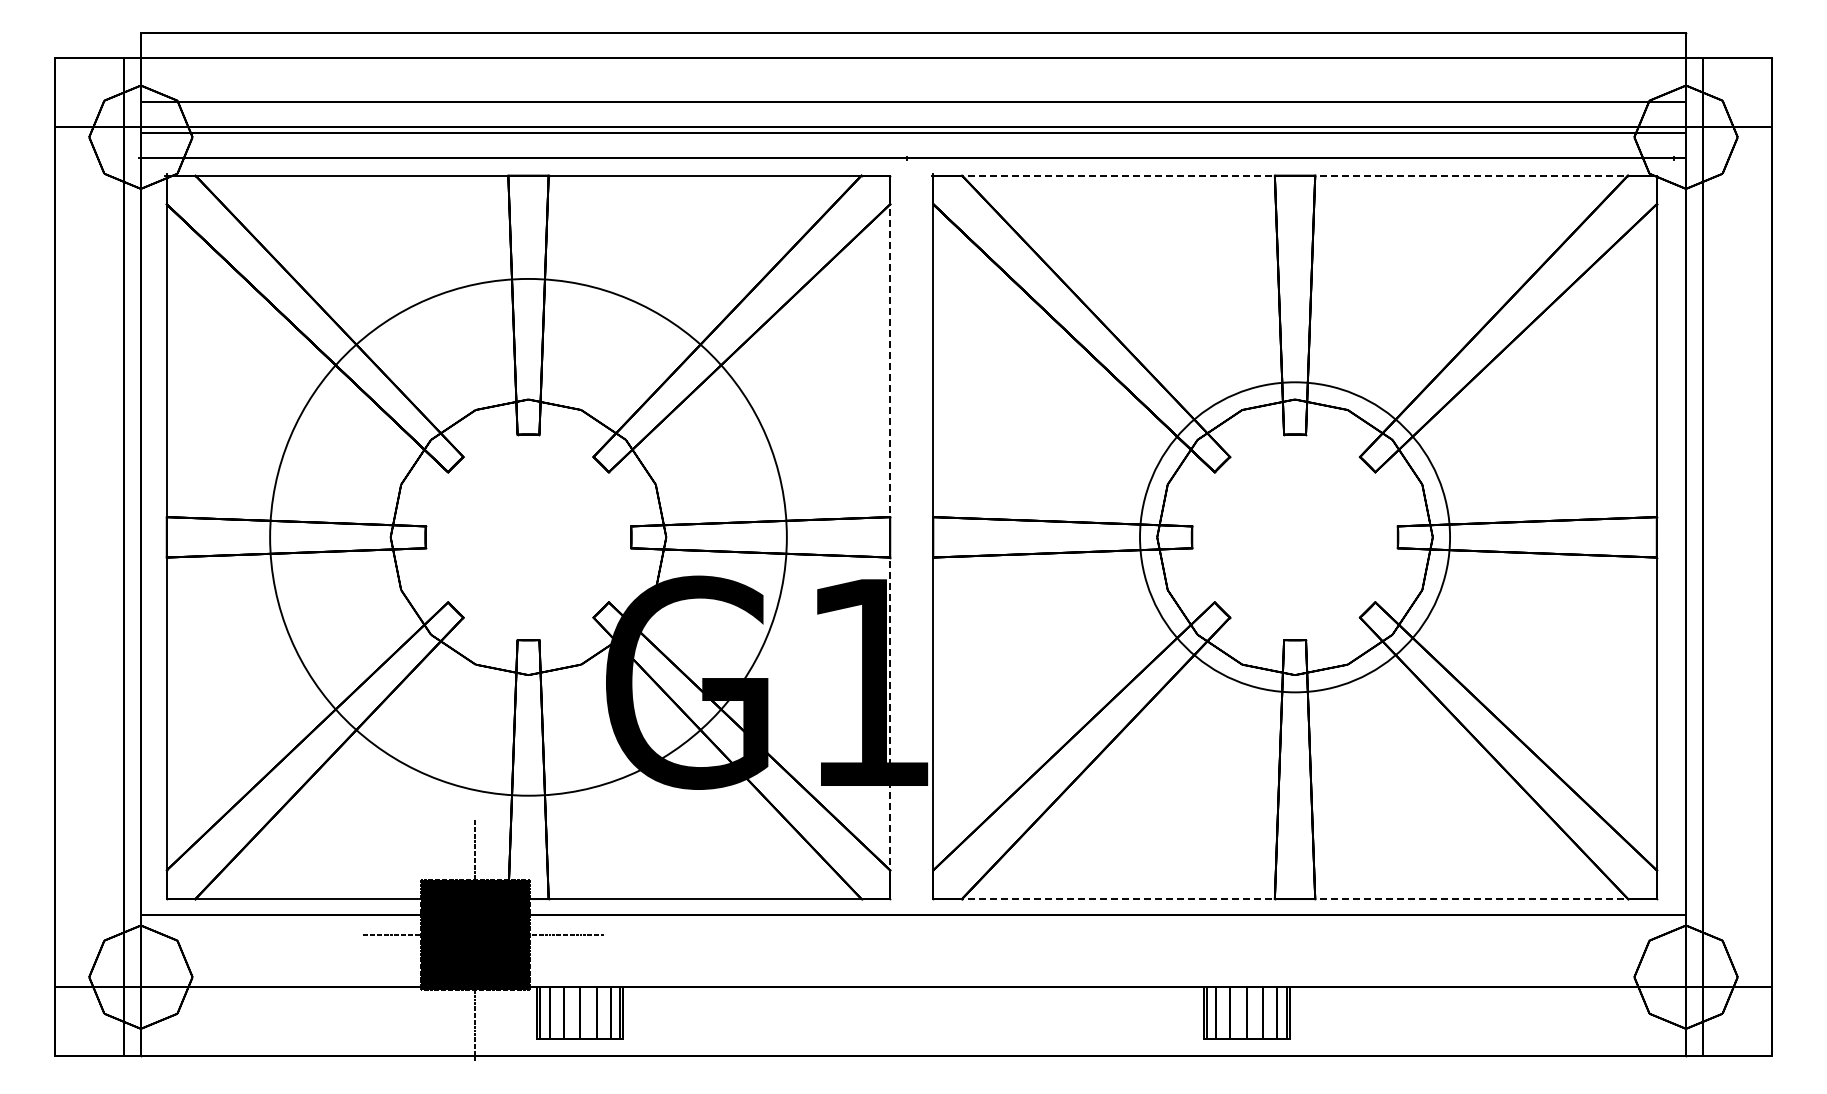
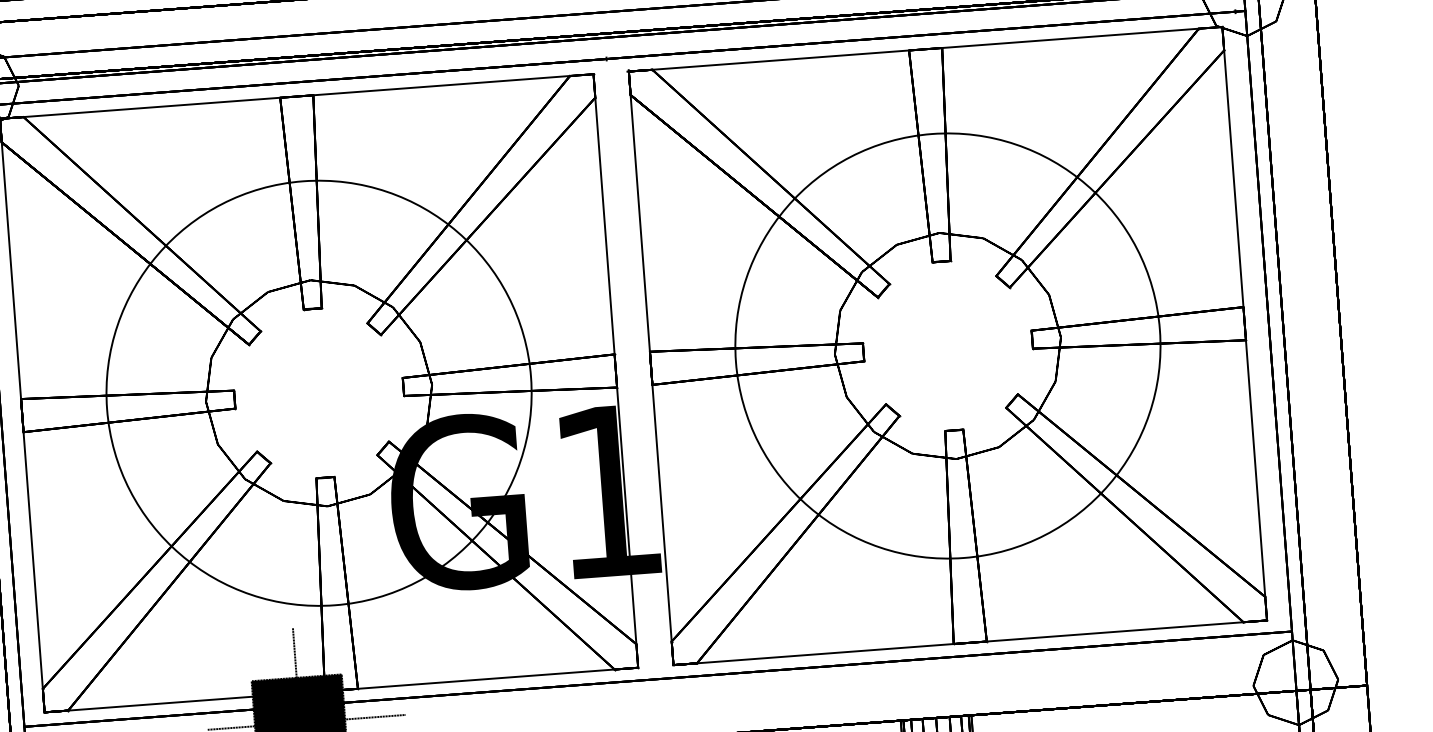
line: (1295, 175) -> (925, 49), dashed -> solid
circle: (1294, 536) -> (947, 345), size x1.67
line: (890, 537) -> (616, 371), dashed -> solid
line: (1295, 899) -> (970, 643), dashed -> solid

